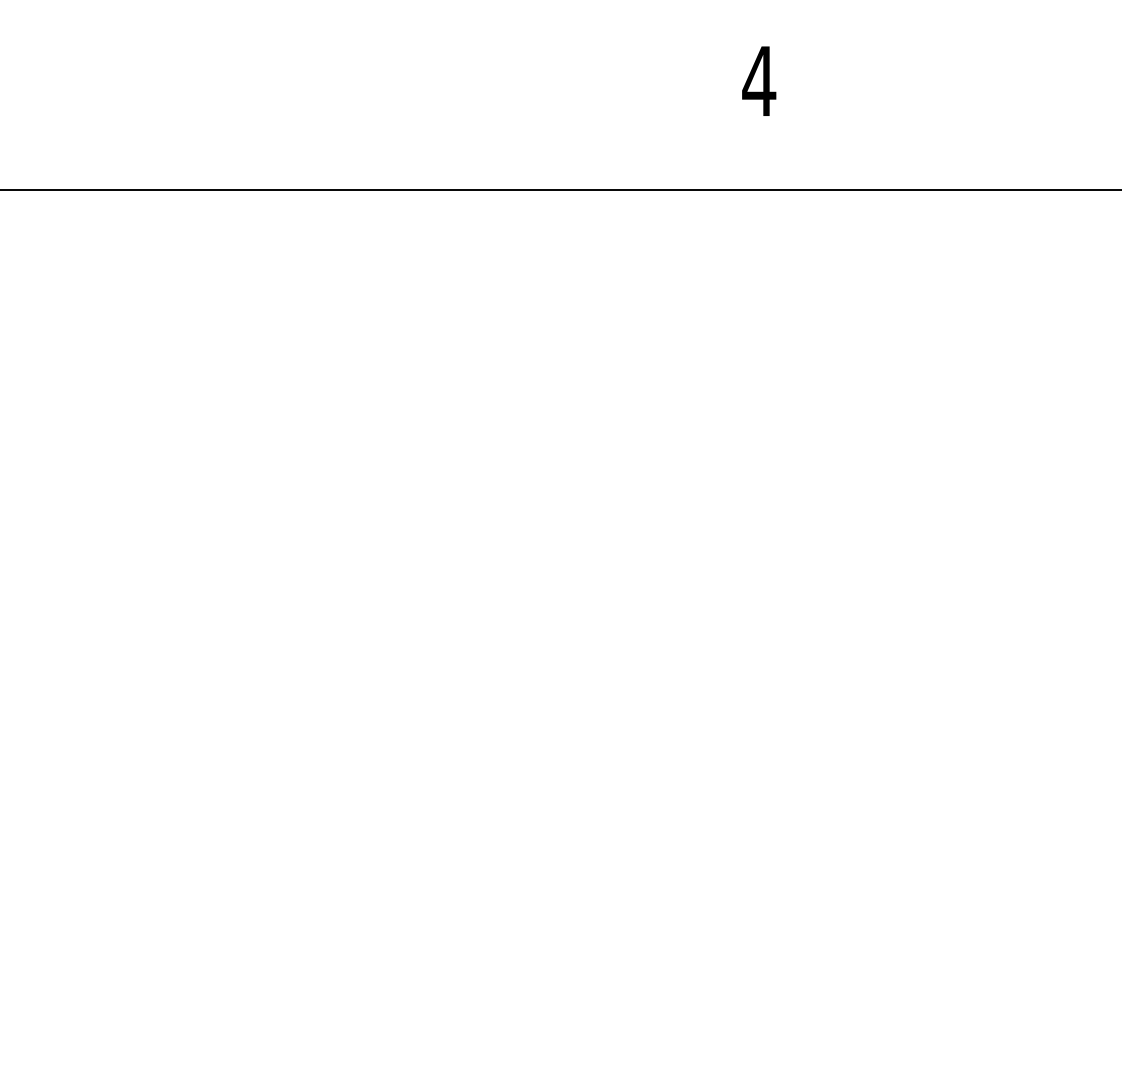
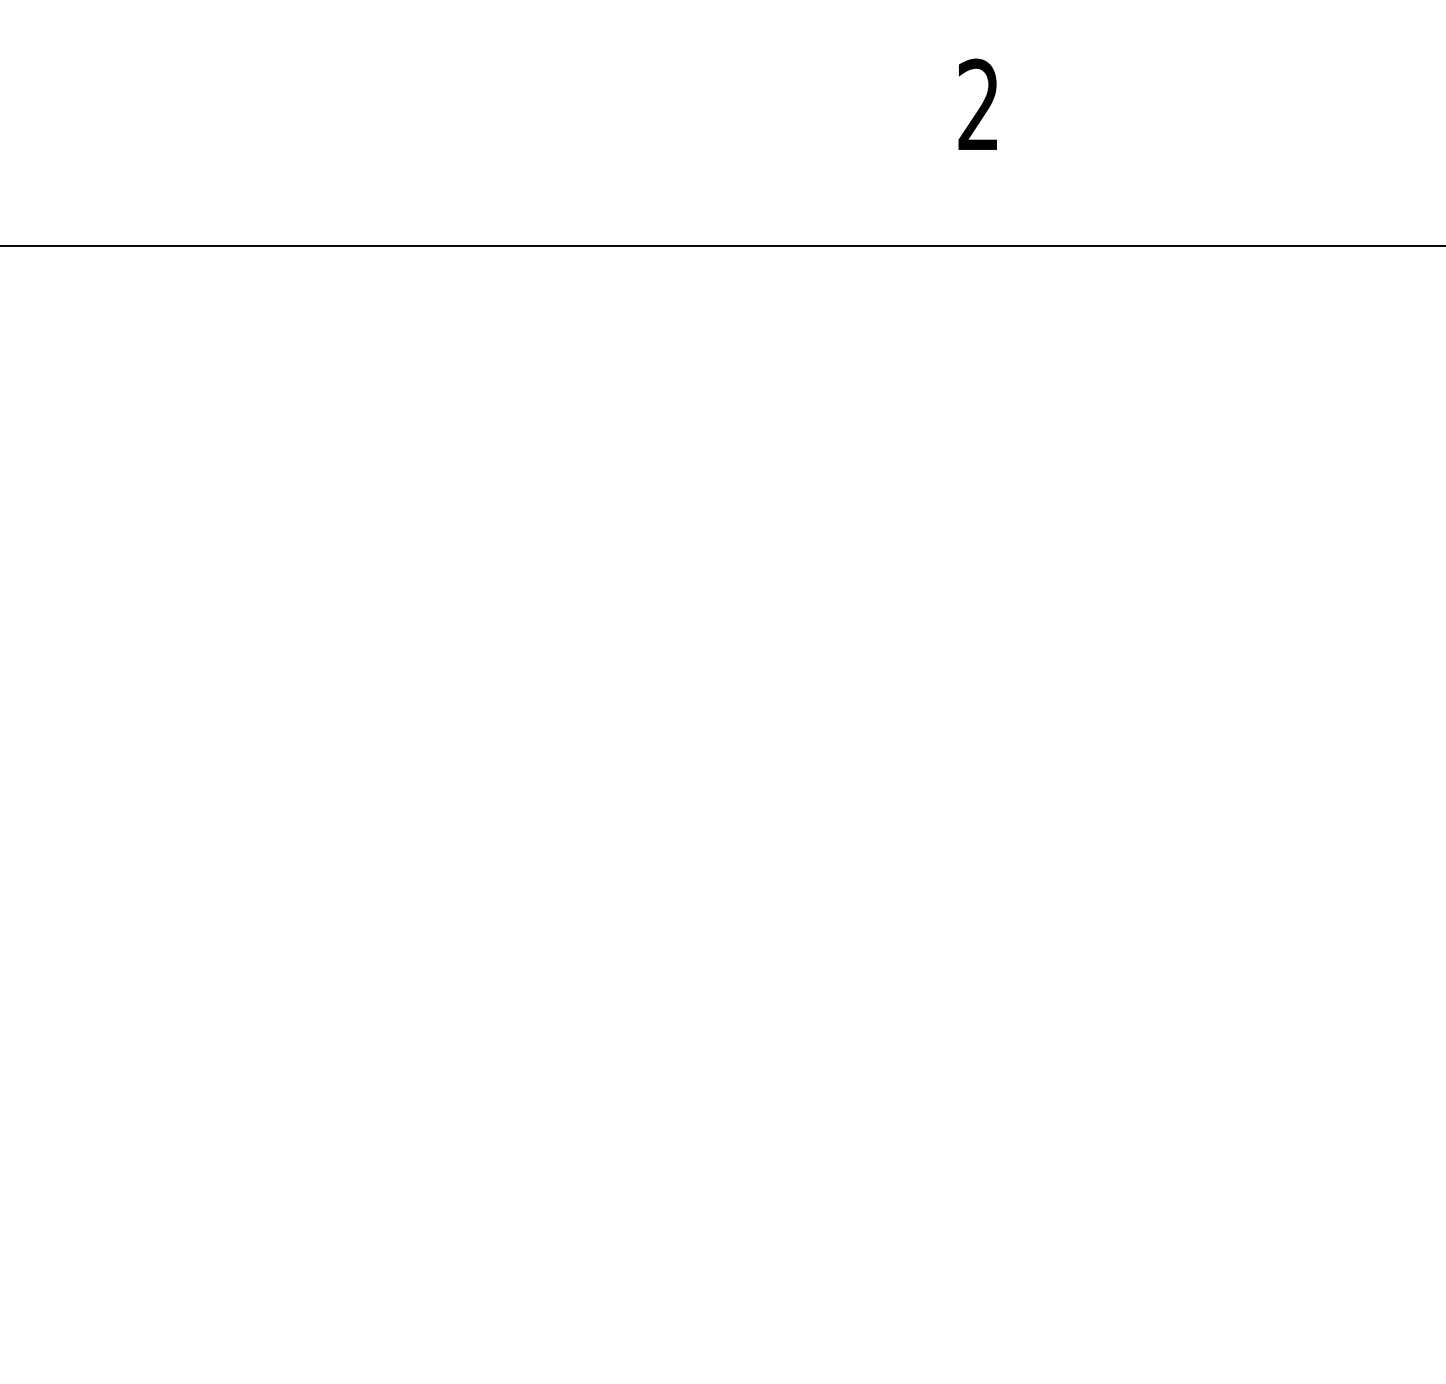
text: (759, 80) -> (978, 103), 4 -> 2

